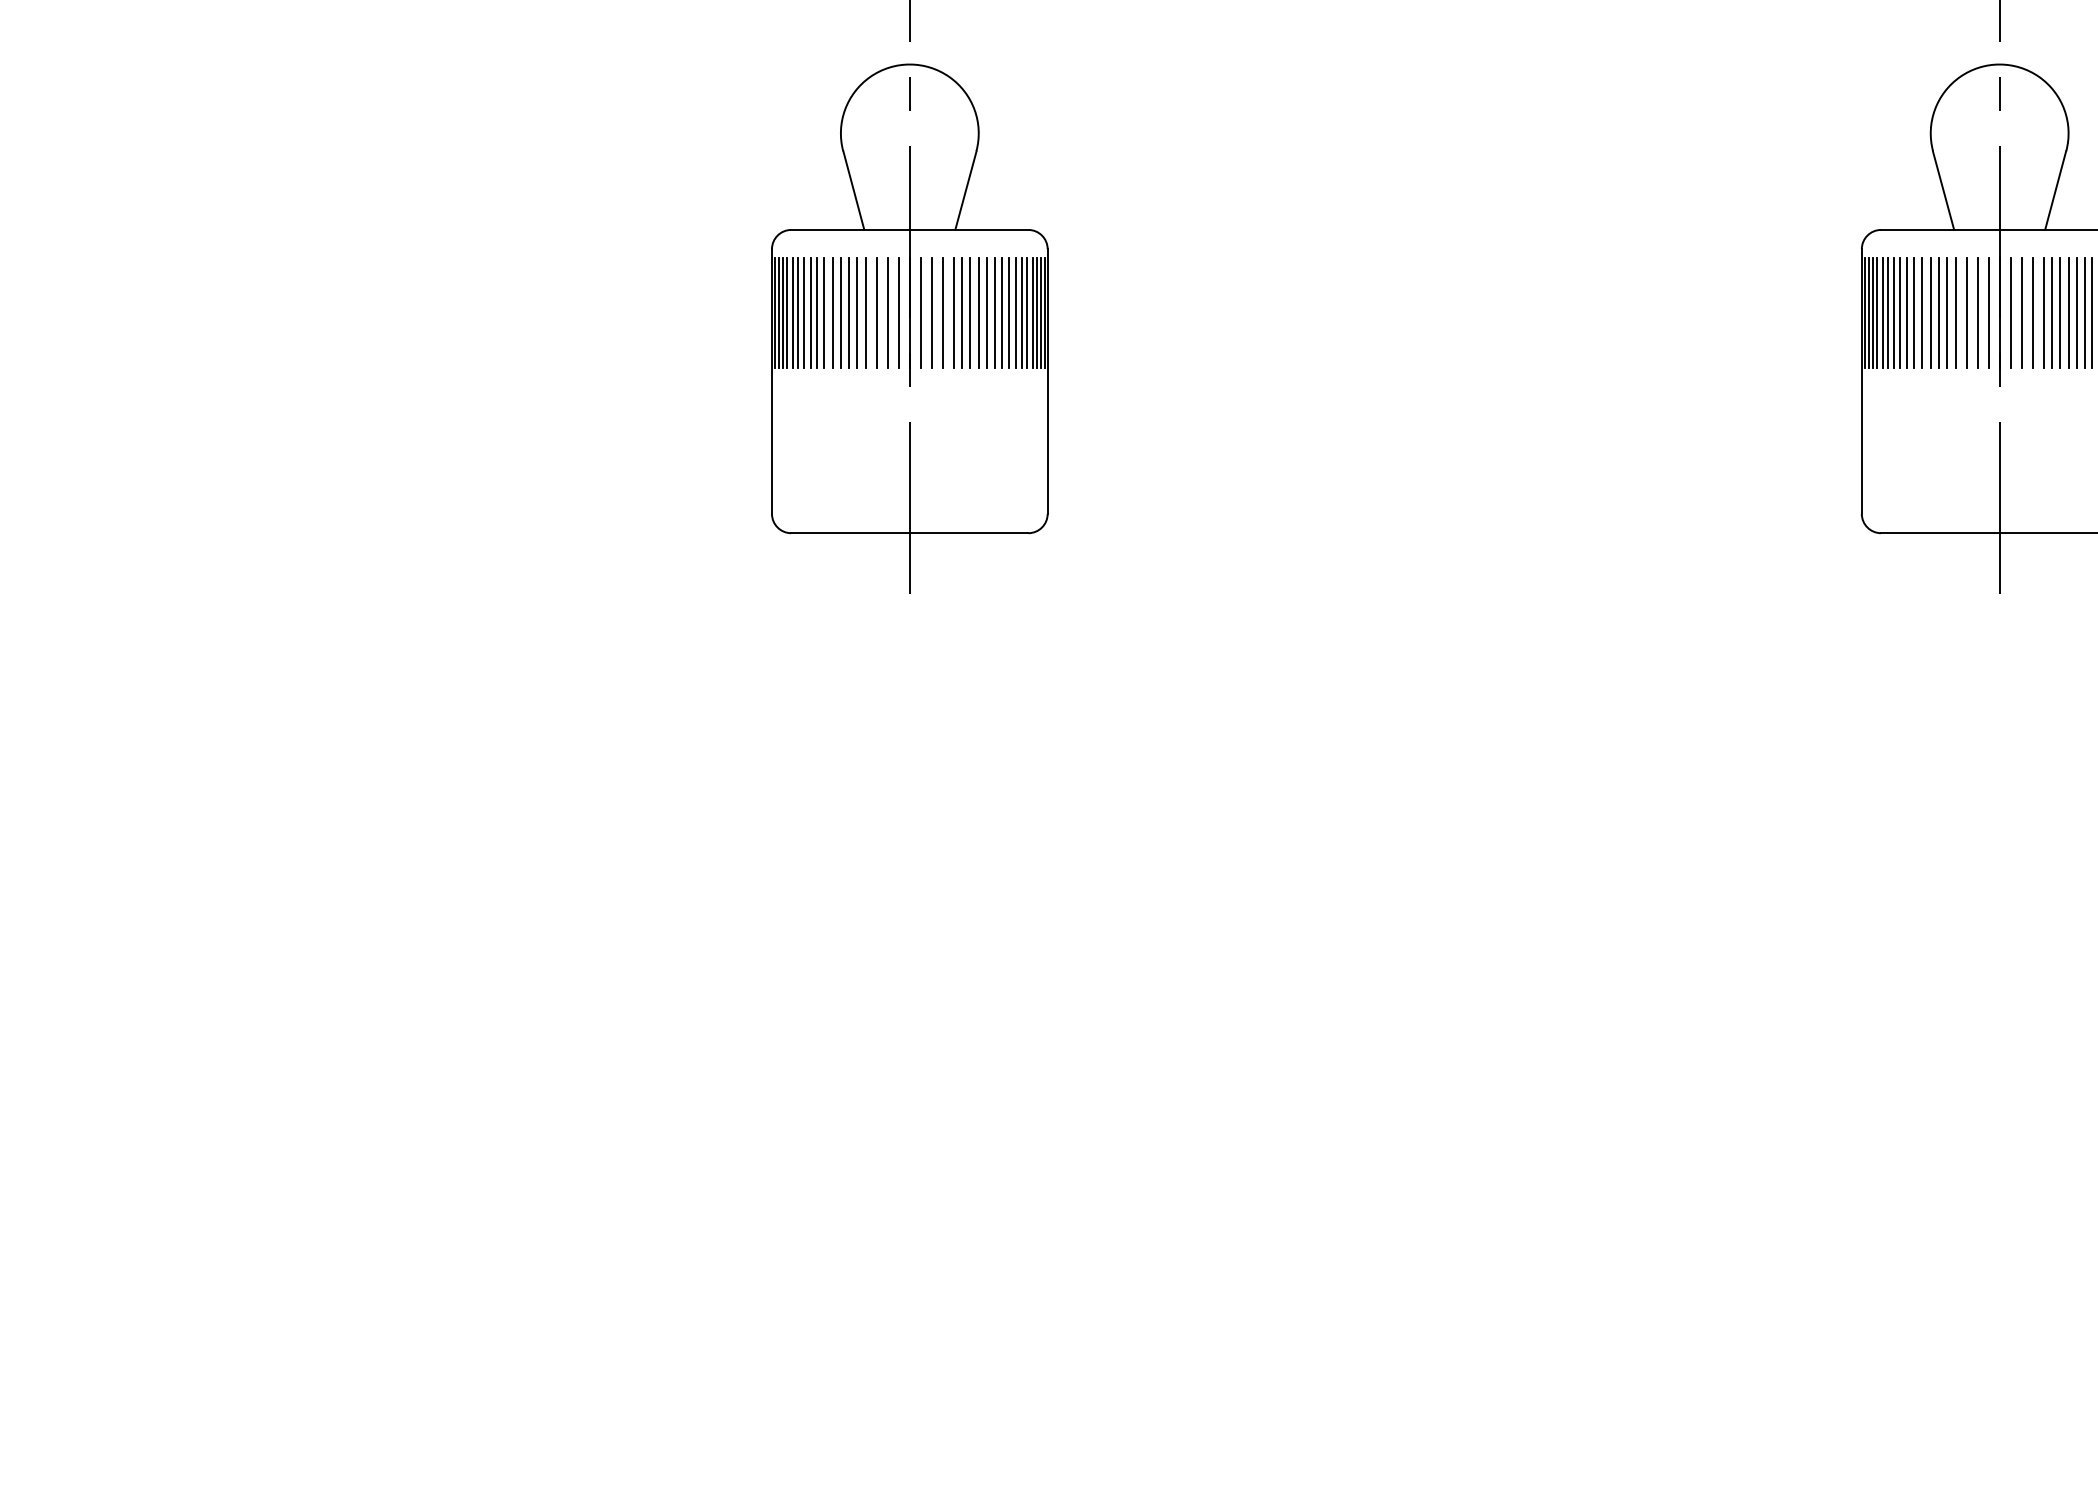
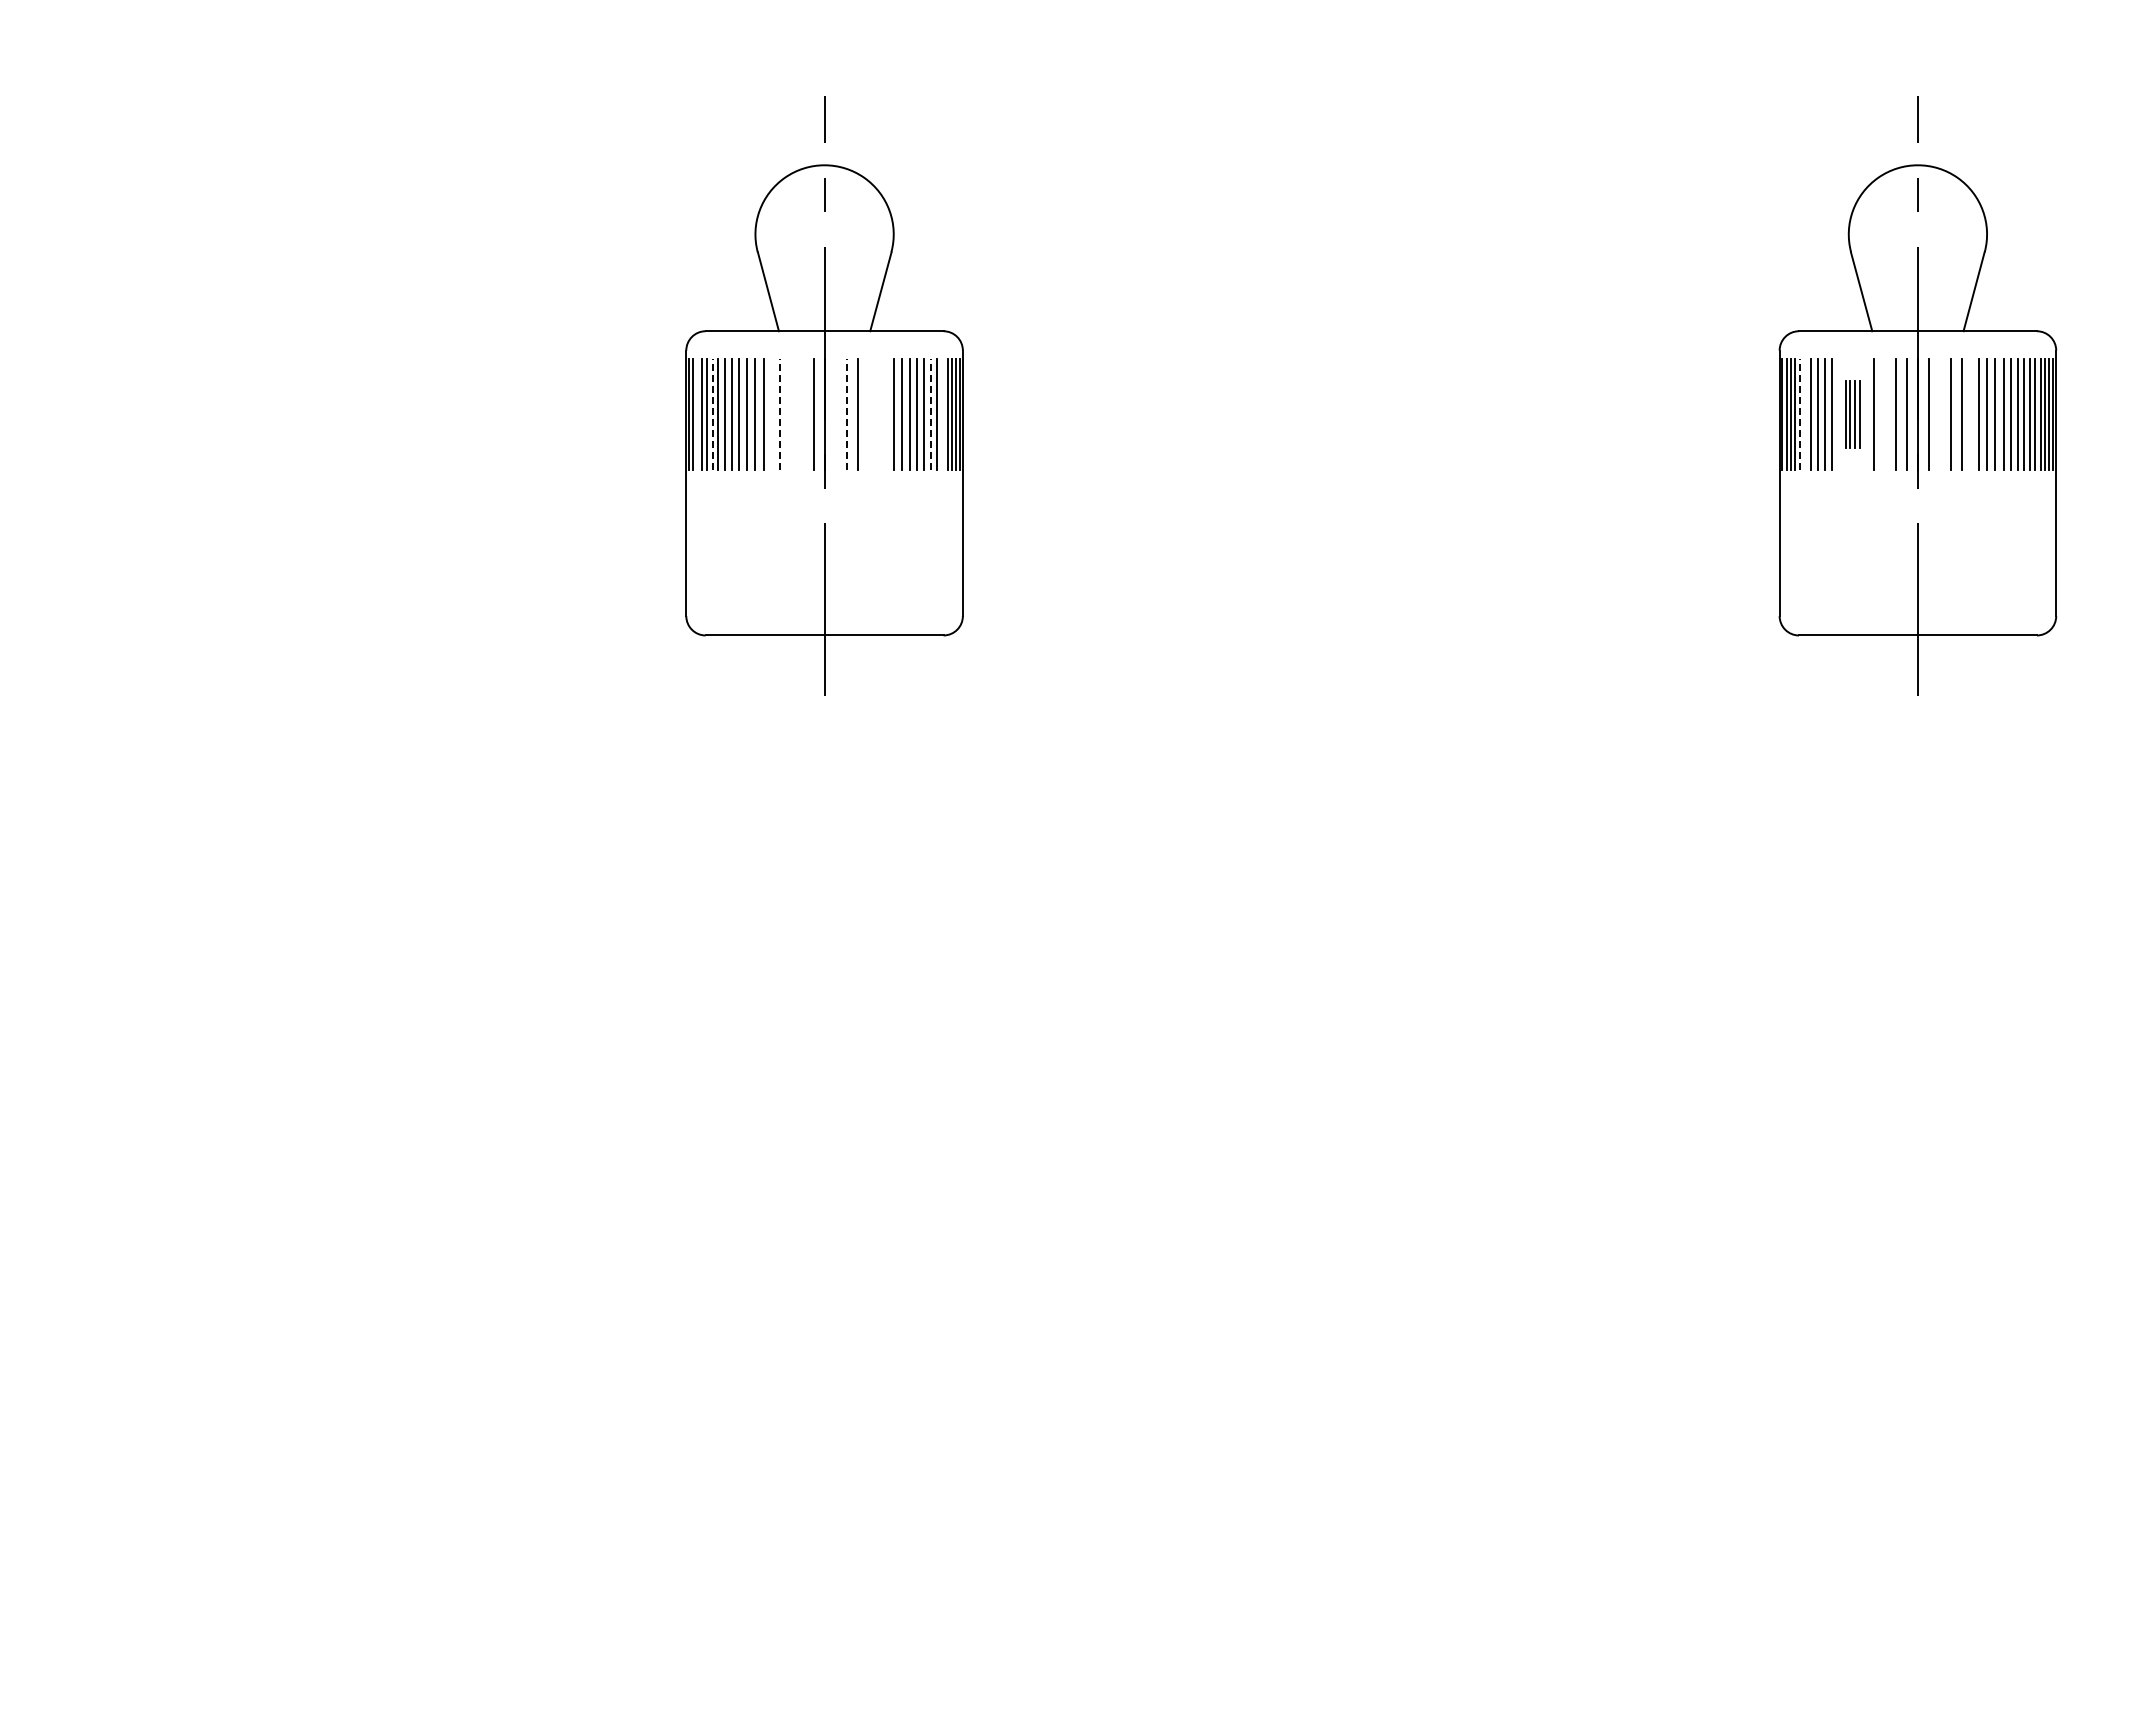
line: (783, 311) -> (697, 413), removed
line: (798, 311) -> (712, 413), solid -> dashed
line: (857, 311) -> (772, 413), removed
line: (865, 311) -> (780, 413), solid -> dashed
line: (876, 311) -> (791, 413), removed
line: (887, 311) -> (802, 413), removed
line: (920, 311) -> (835, 413), removed
line: (931, 311) -> (846, 413), solid -> dashed
line: (1016, 311) -> (931, 413), solid -> dashed
line: (1027, 311) -> (942, 413), removed
line: (1882, 311) -> (1800, 413), solid -> dashed
line: (1887, 311) -> (1805, 413), removed
line: (2052, 311) -> (1970, 413), removed
part: (961, 312) -> (876, 414), removed
part: (1934, 312) -> (1852, 414), size x0.6
line: (1966, 312) -> (1884, 414), removed
line: (2021, 312) -> (1939, 414), removed

